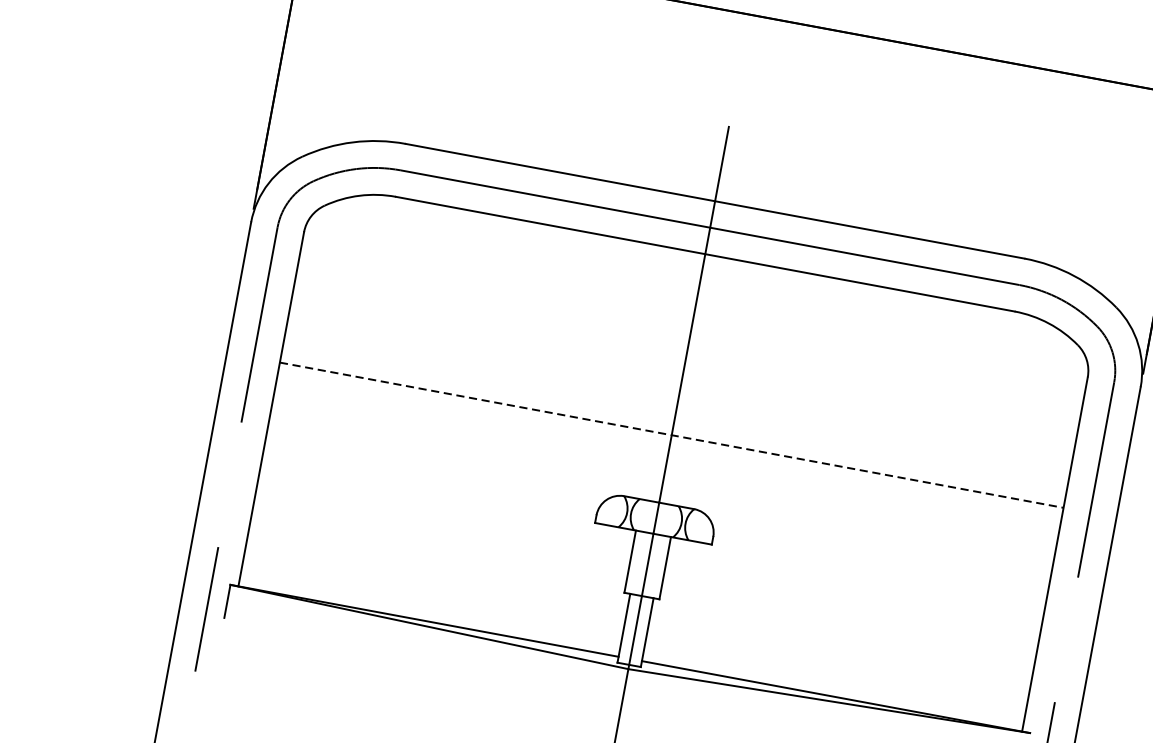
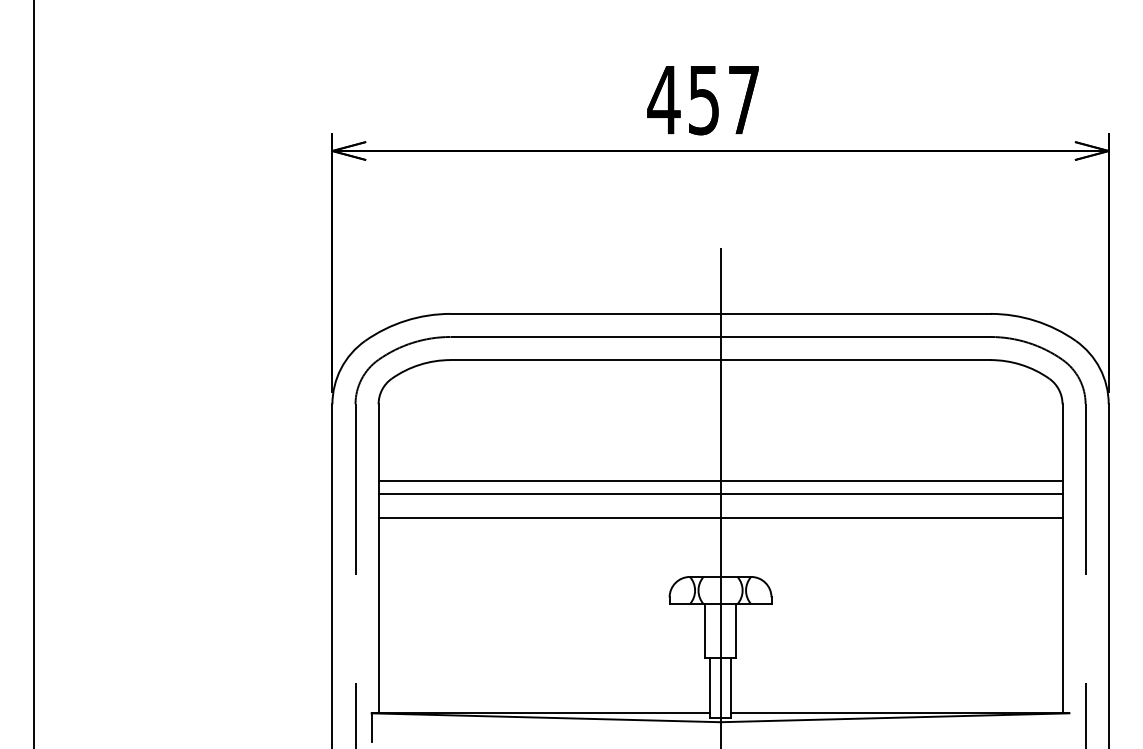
line: (679, 392) -> (720, 480), added
line: (676, 408) -> (720, 494), added
line: (671, 435) -> (720, 518), dashed -> solid

